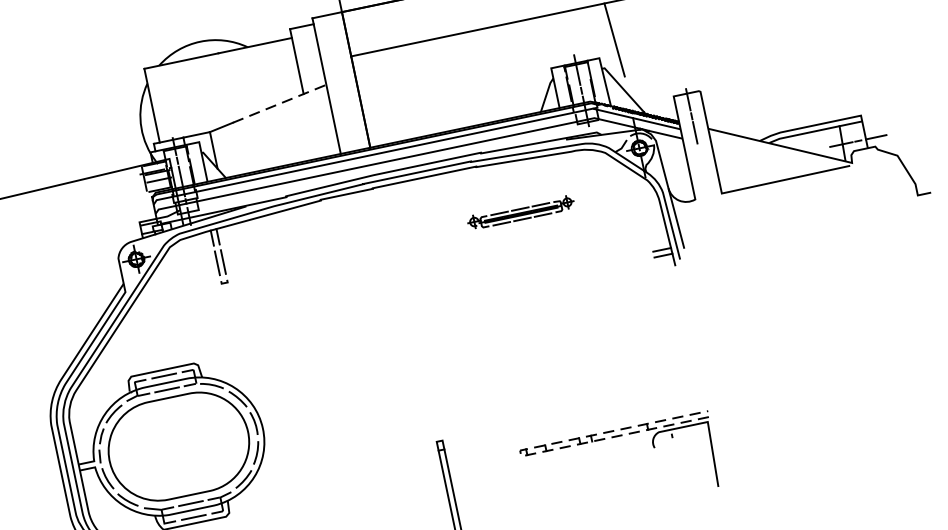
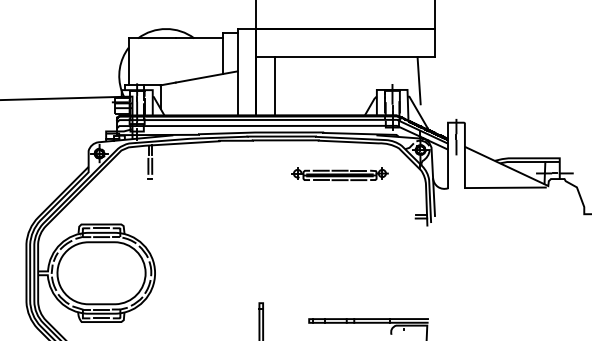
line: (390, 96) -> (275, 86), added
line: (280, 102) -> (207, 76), dashed -> solid
part: (520, 213) -> (339, 174), size x1.43
line: (521, 452) -> (309, 320), dashed -> solid

